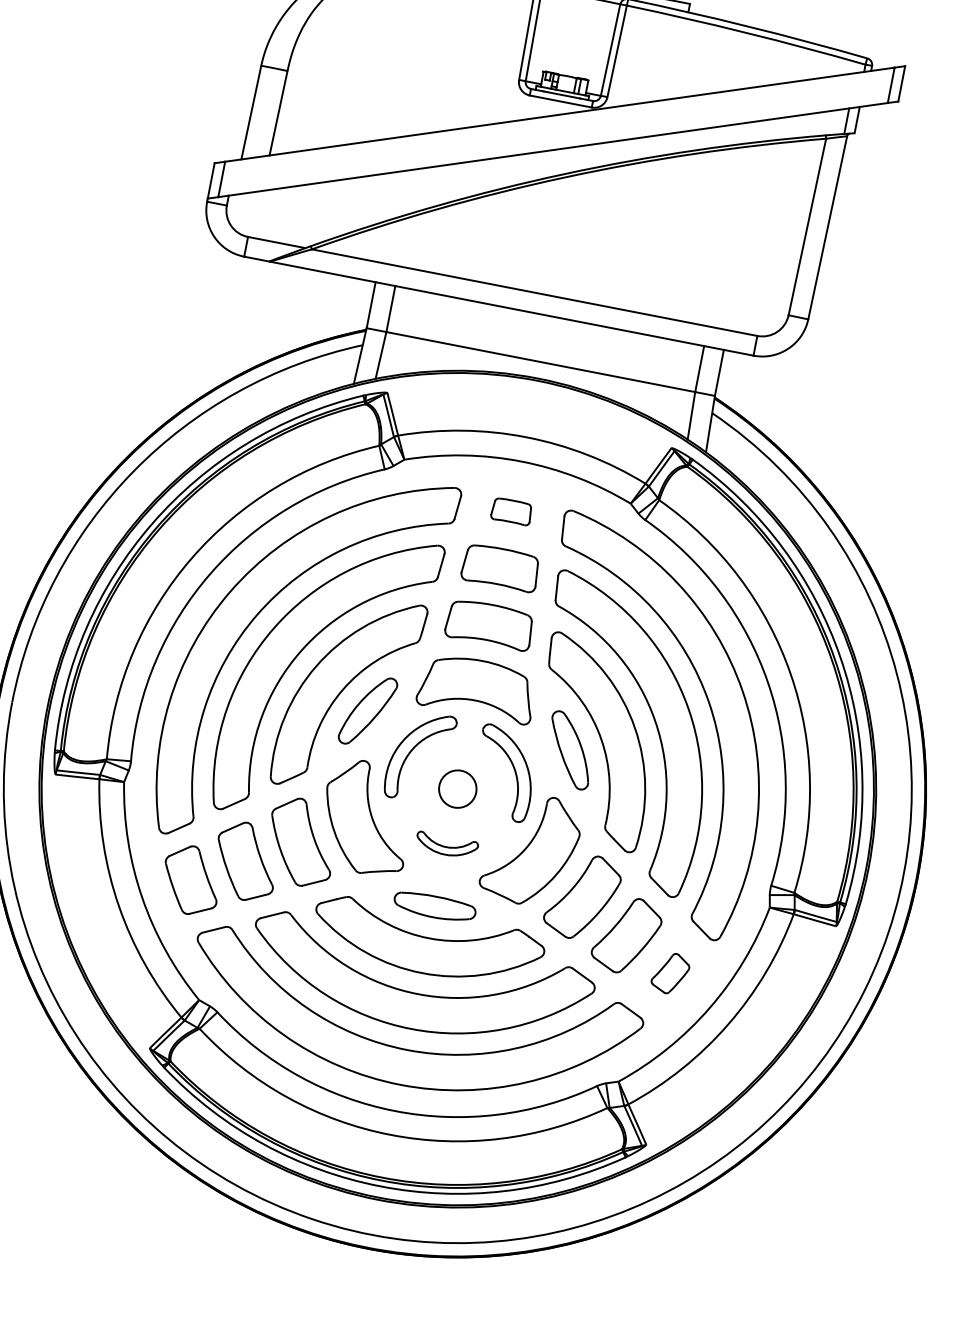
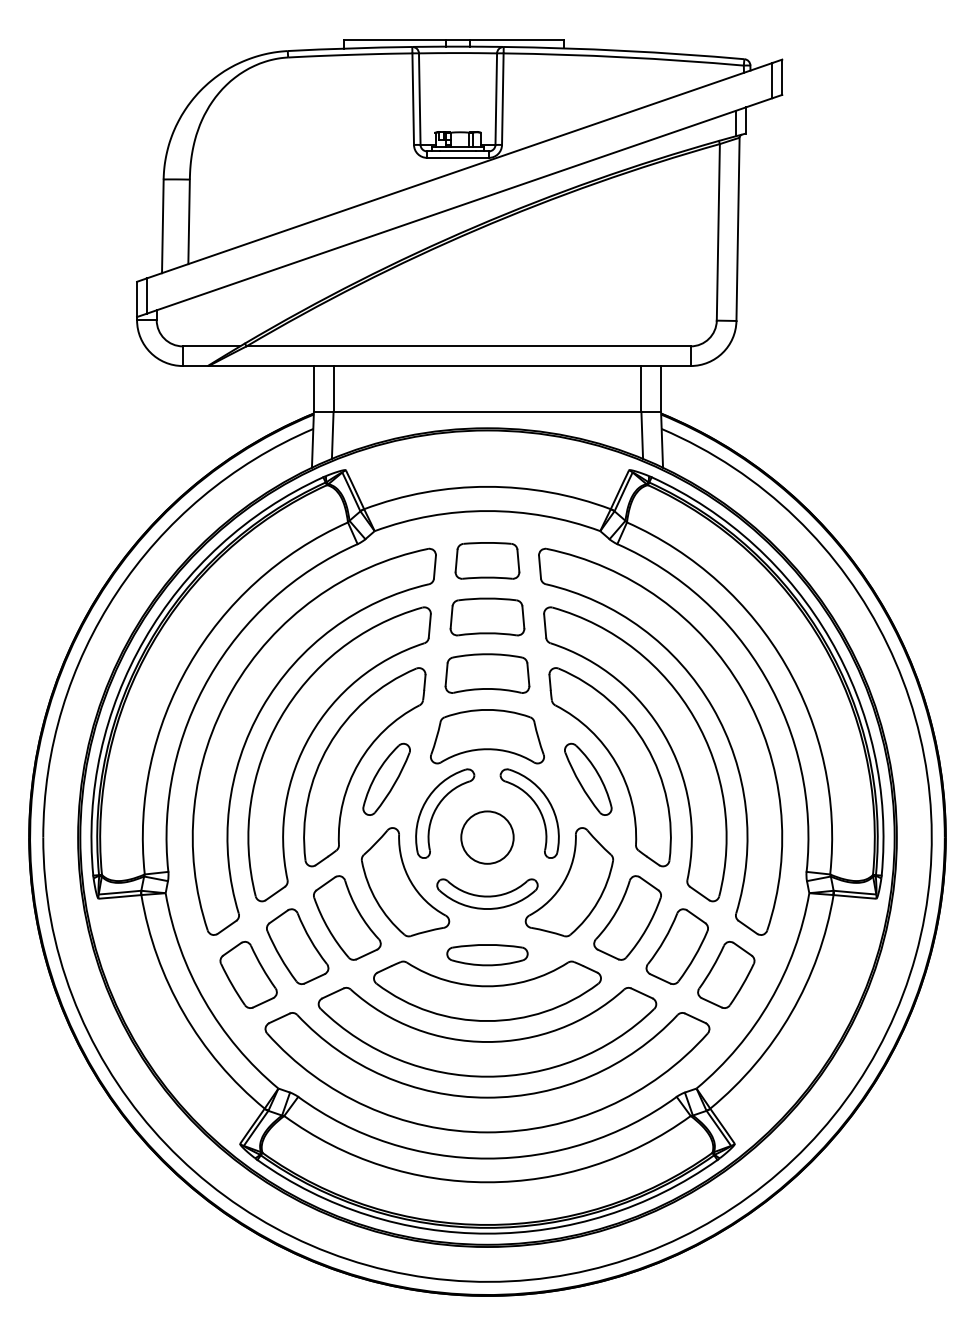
part: (511, 511) -> (487, 560), size x1.67
circle: (457, 789) -> (487, 837), size x1.43
part: (446, 845) -> (487, 893), size x1.67
part: (670, 973) -> (726, 974), size x1.67

